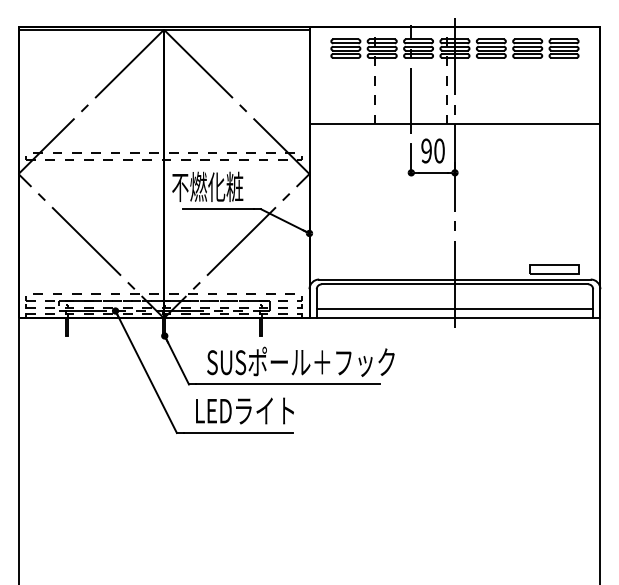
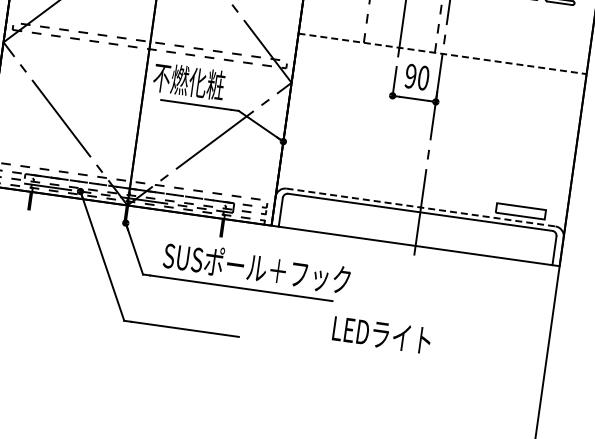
line: (455, 124) -> (443, 54), solid -> dashed
line: (454, 279) -> (420, 207), solid -> dashed
line: (454, 308) -> (416, 236), removed
text: (244, 410) -> (381, 334), moved

